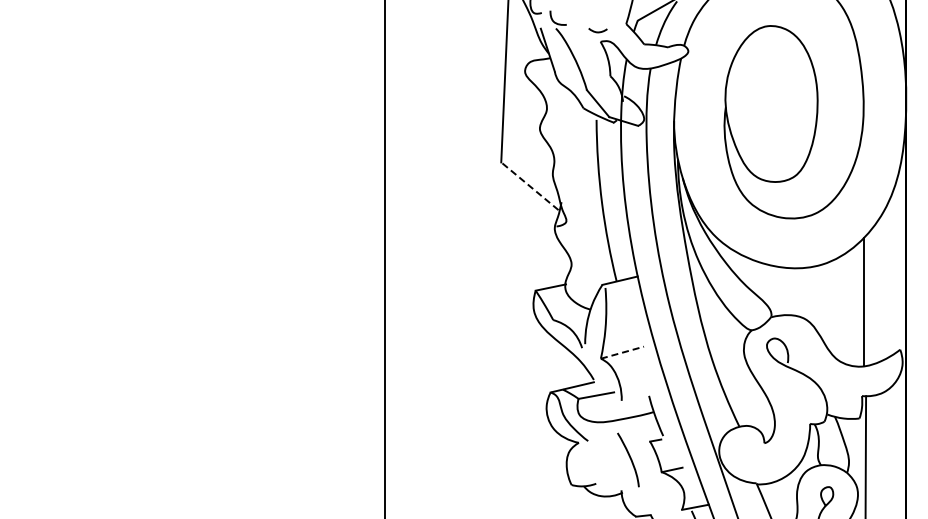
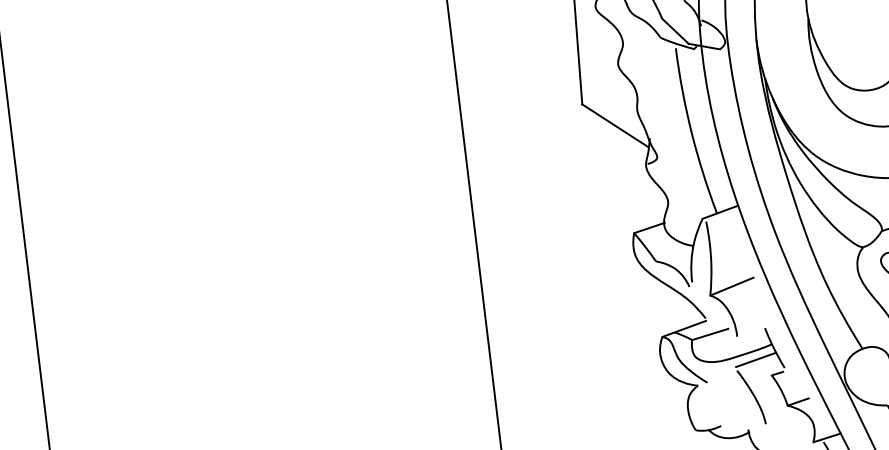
line: (529, 185) -> (614, 124), dashed -> solid
line: (622, 352) -> (731, 286), dashed -> solid
line: (636, 424) -> (755, 359), added

